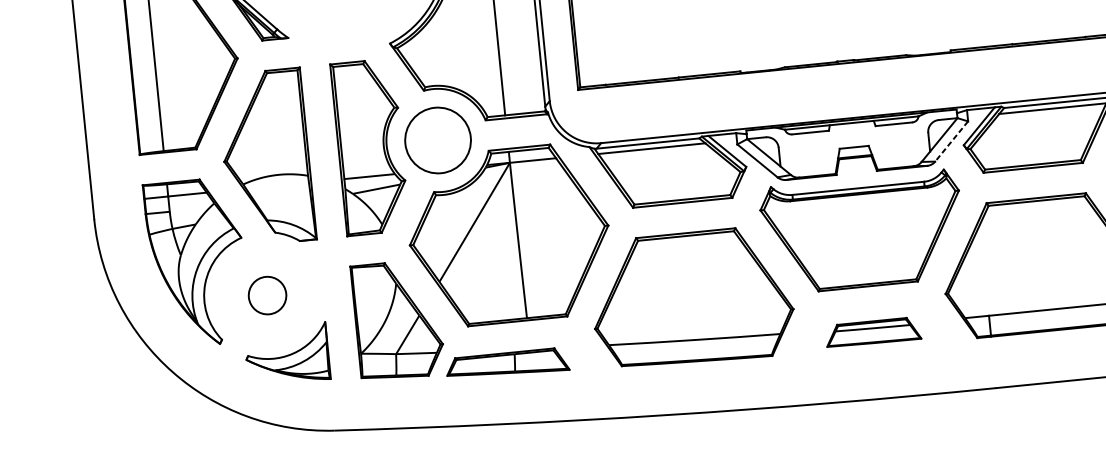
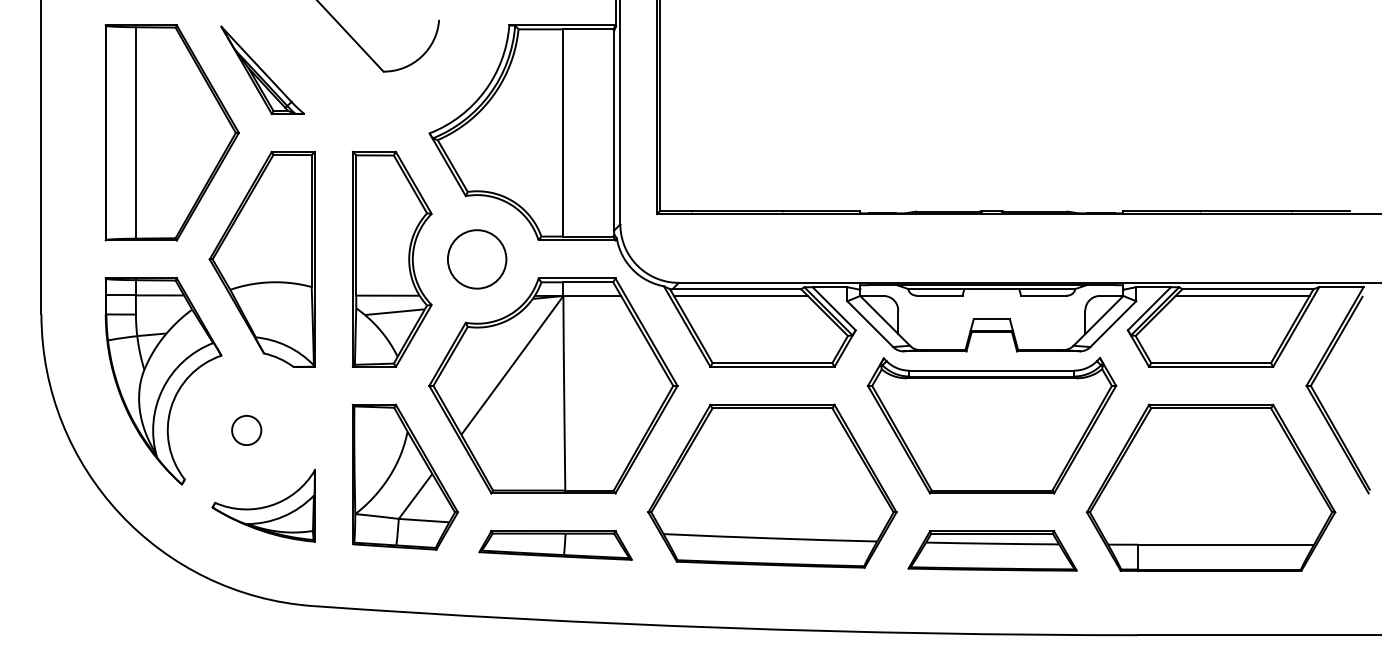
circle: (437, 140) -> (476, 259), size x0.71
line: (951, 141) -> (1112, 324), dashed -> solid
circle: (267, 295) -> (246, 430), size x0.62
part: (873, 332) -> (992, 550), size x1.43
part: (507, 364) -> (555, 545), moved

